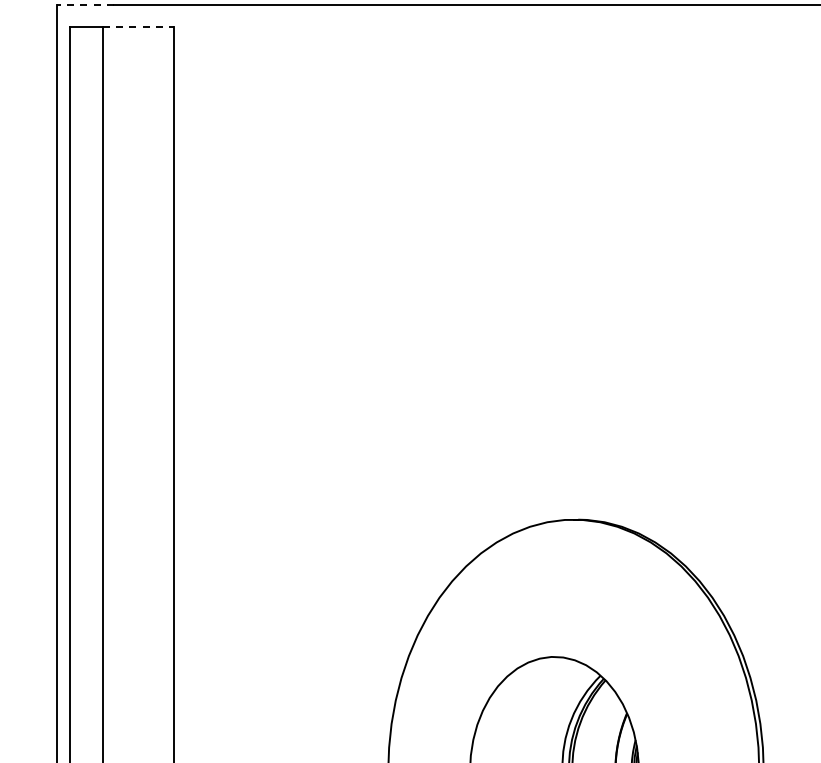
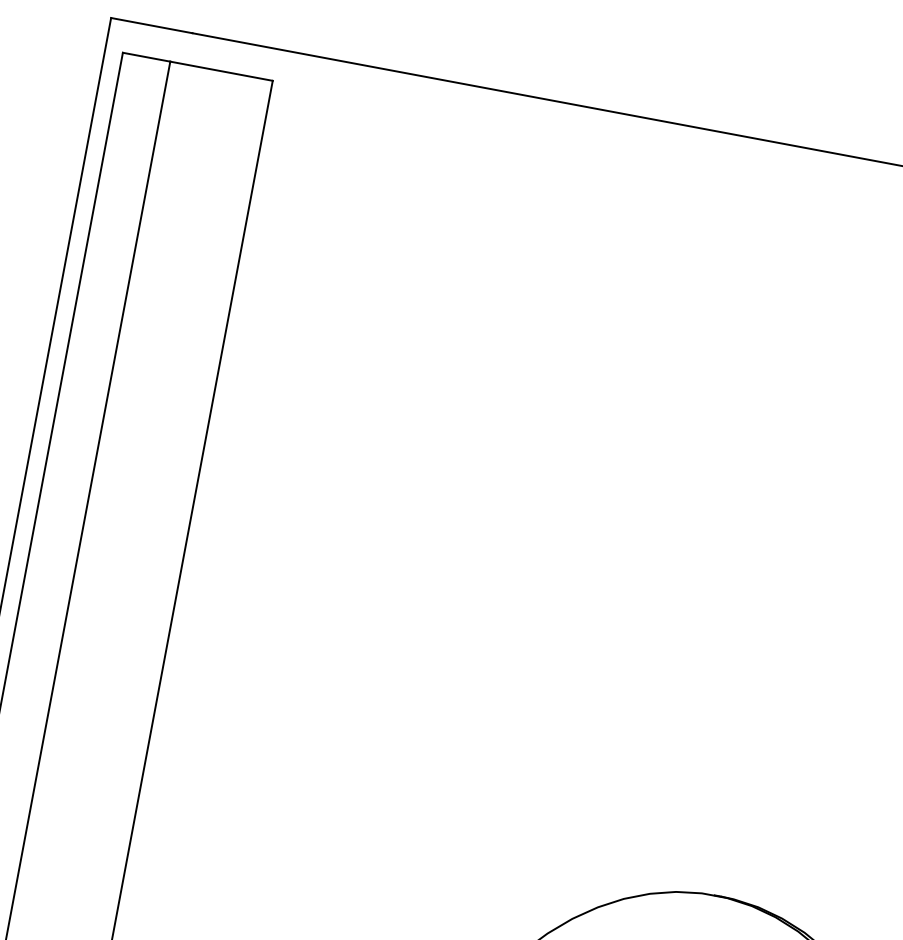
line: (85, 5) -> (151, 25), dashed -> solid
line: (138, 27) -> (221, 71), dashed -> solid

